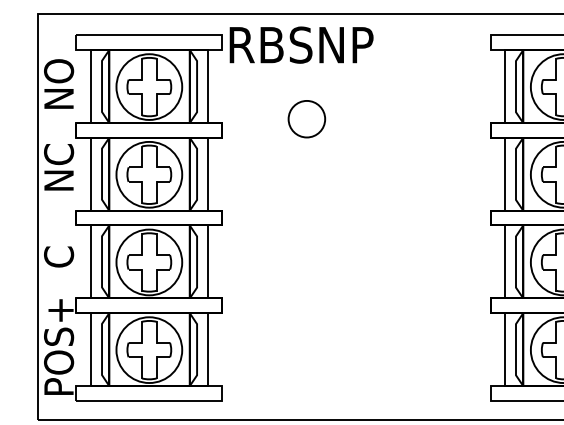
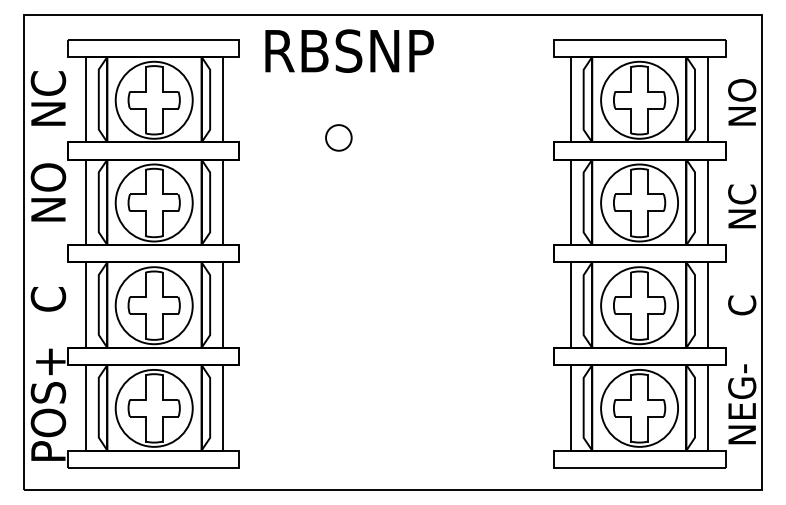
text: (301, 44) -> (349, 50), moved
text: (58, 68) -> (47, 78), NO -> NC
circle: (306, 118) -> (338, 137), size x0.6
text: (59, 150) -> (48, 174), NC -> NO

